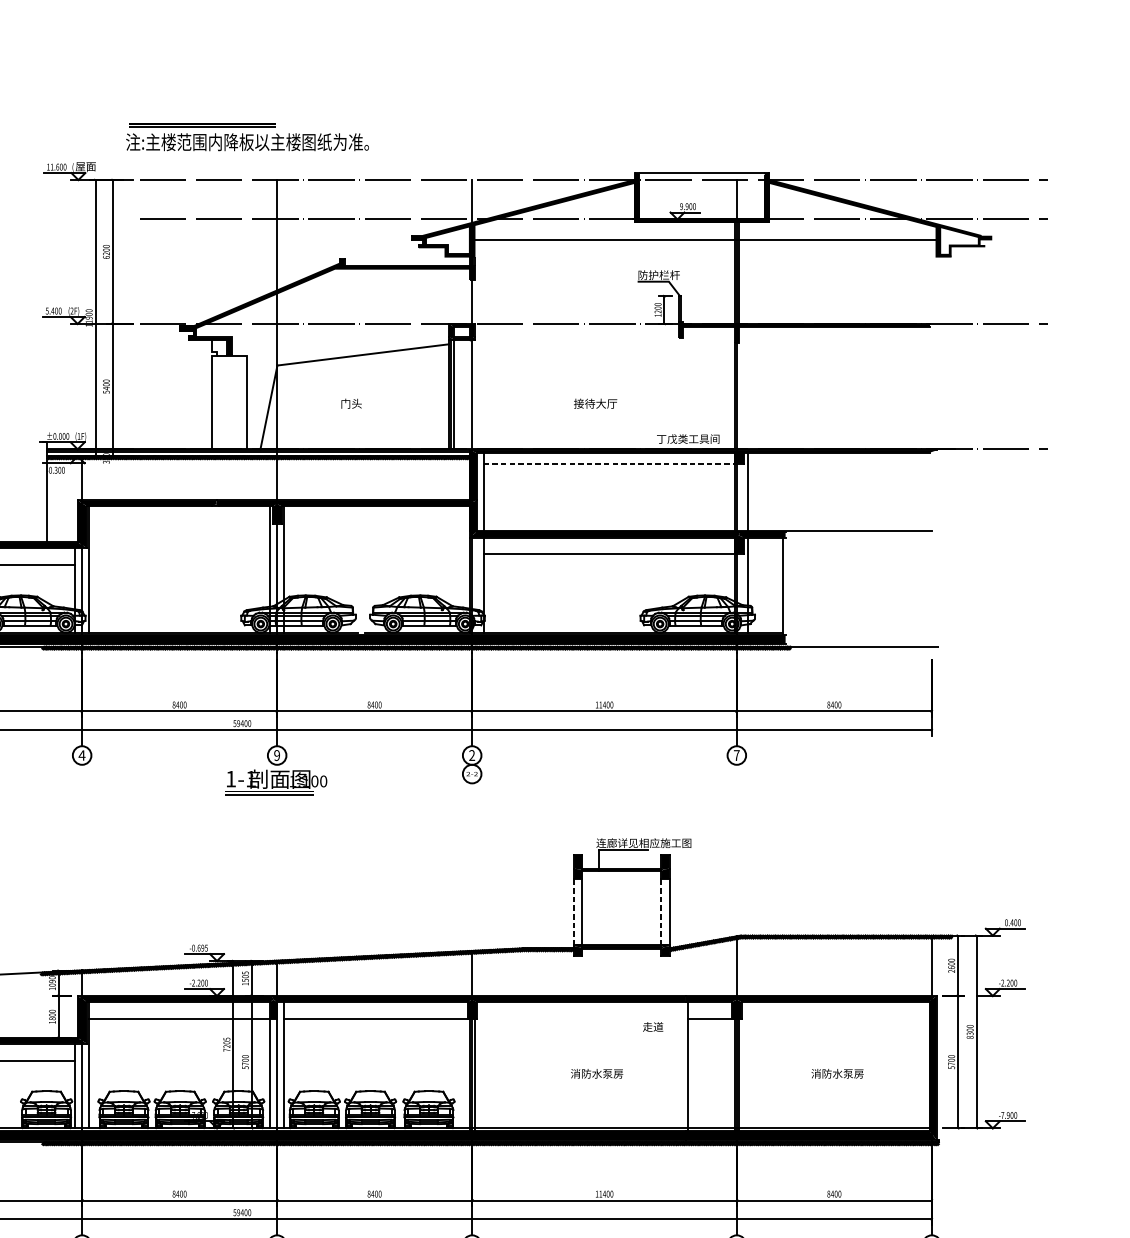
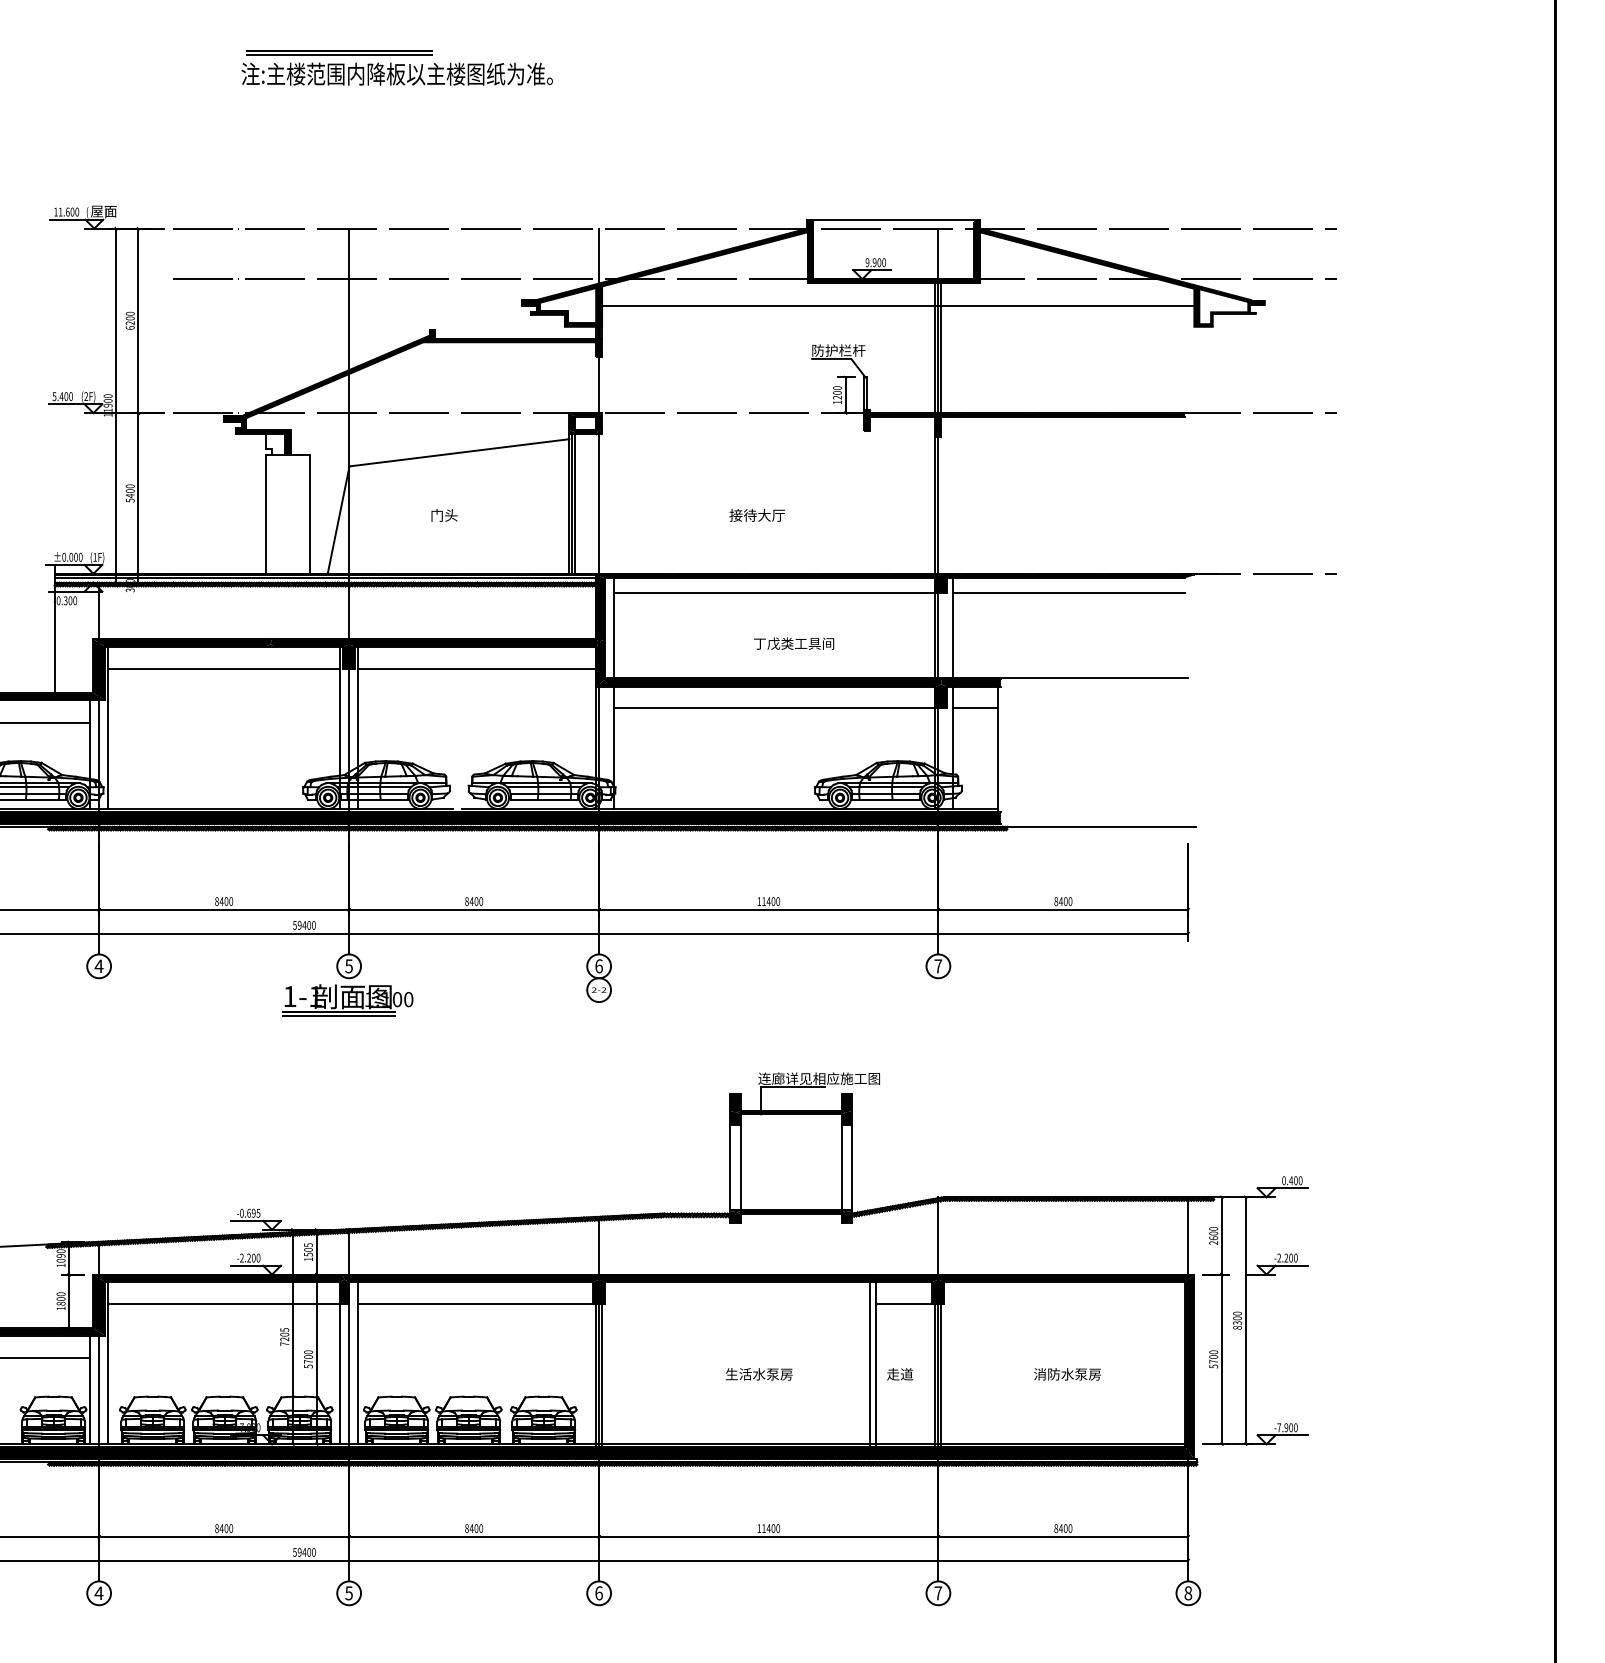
part: (247, 137) -> (396, 67), moved
text: (688, 438) -> (794, 643), moved
line: (608, 464) -> (774, 593), dashed -> solid
line: (839, 464) -> (1069, 593), added
line: (179, 523) -> (224, 669), added
line: (377, 523) -> (477, 669), added
line: (765, 553) -> (975, 707), added
text: (276, 755) -> (348, 966), 9 -> 5
text: (471, 755) -> (598, 966), 2 -> 6
line: (574, 911) -> (730, 1166), dashed -> solid
line: (661, 911) -> (841, 1166), dashed -> solid
text: (653, 1027) -> (900, 1374), moved
line: (683, 1066) -> (869, 1364), added
text: (580, 1073) -> (738, 1374), 消防水泵房 -> 生活水泵房

